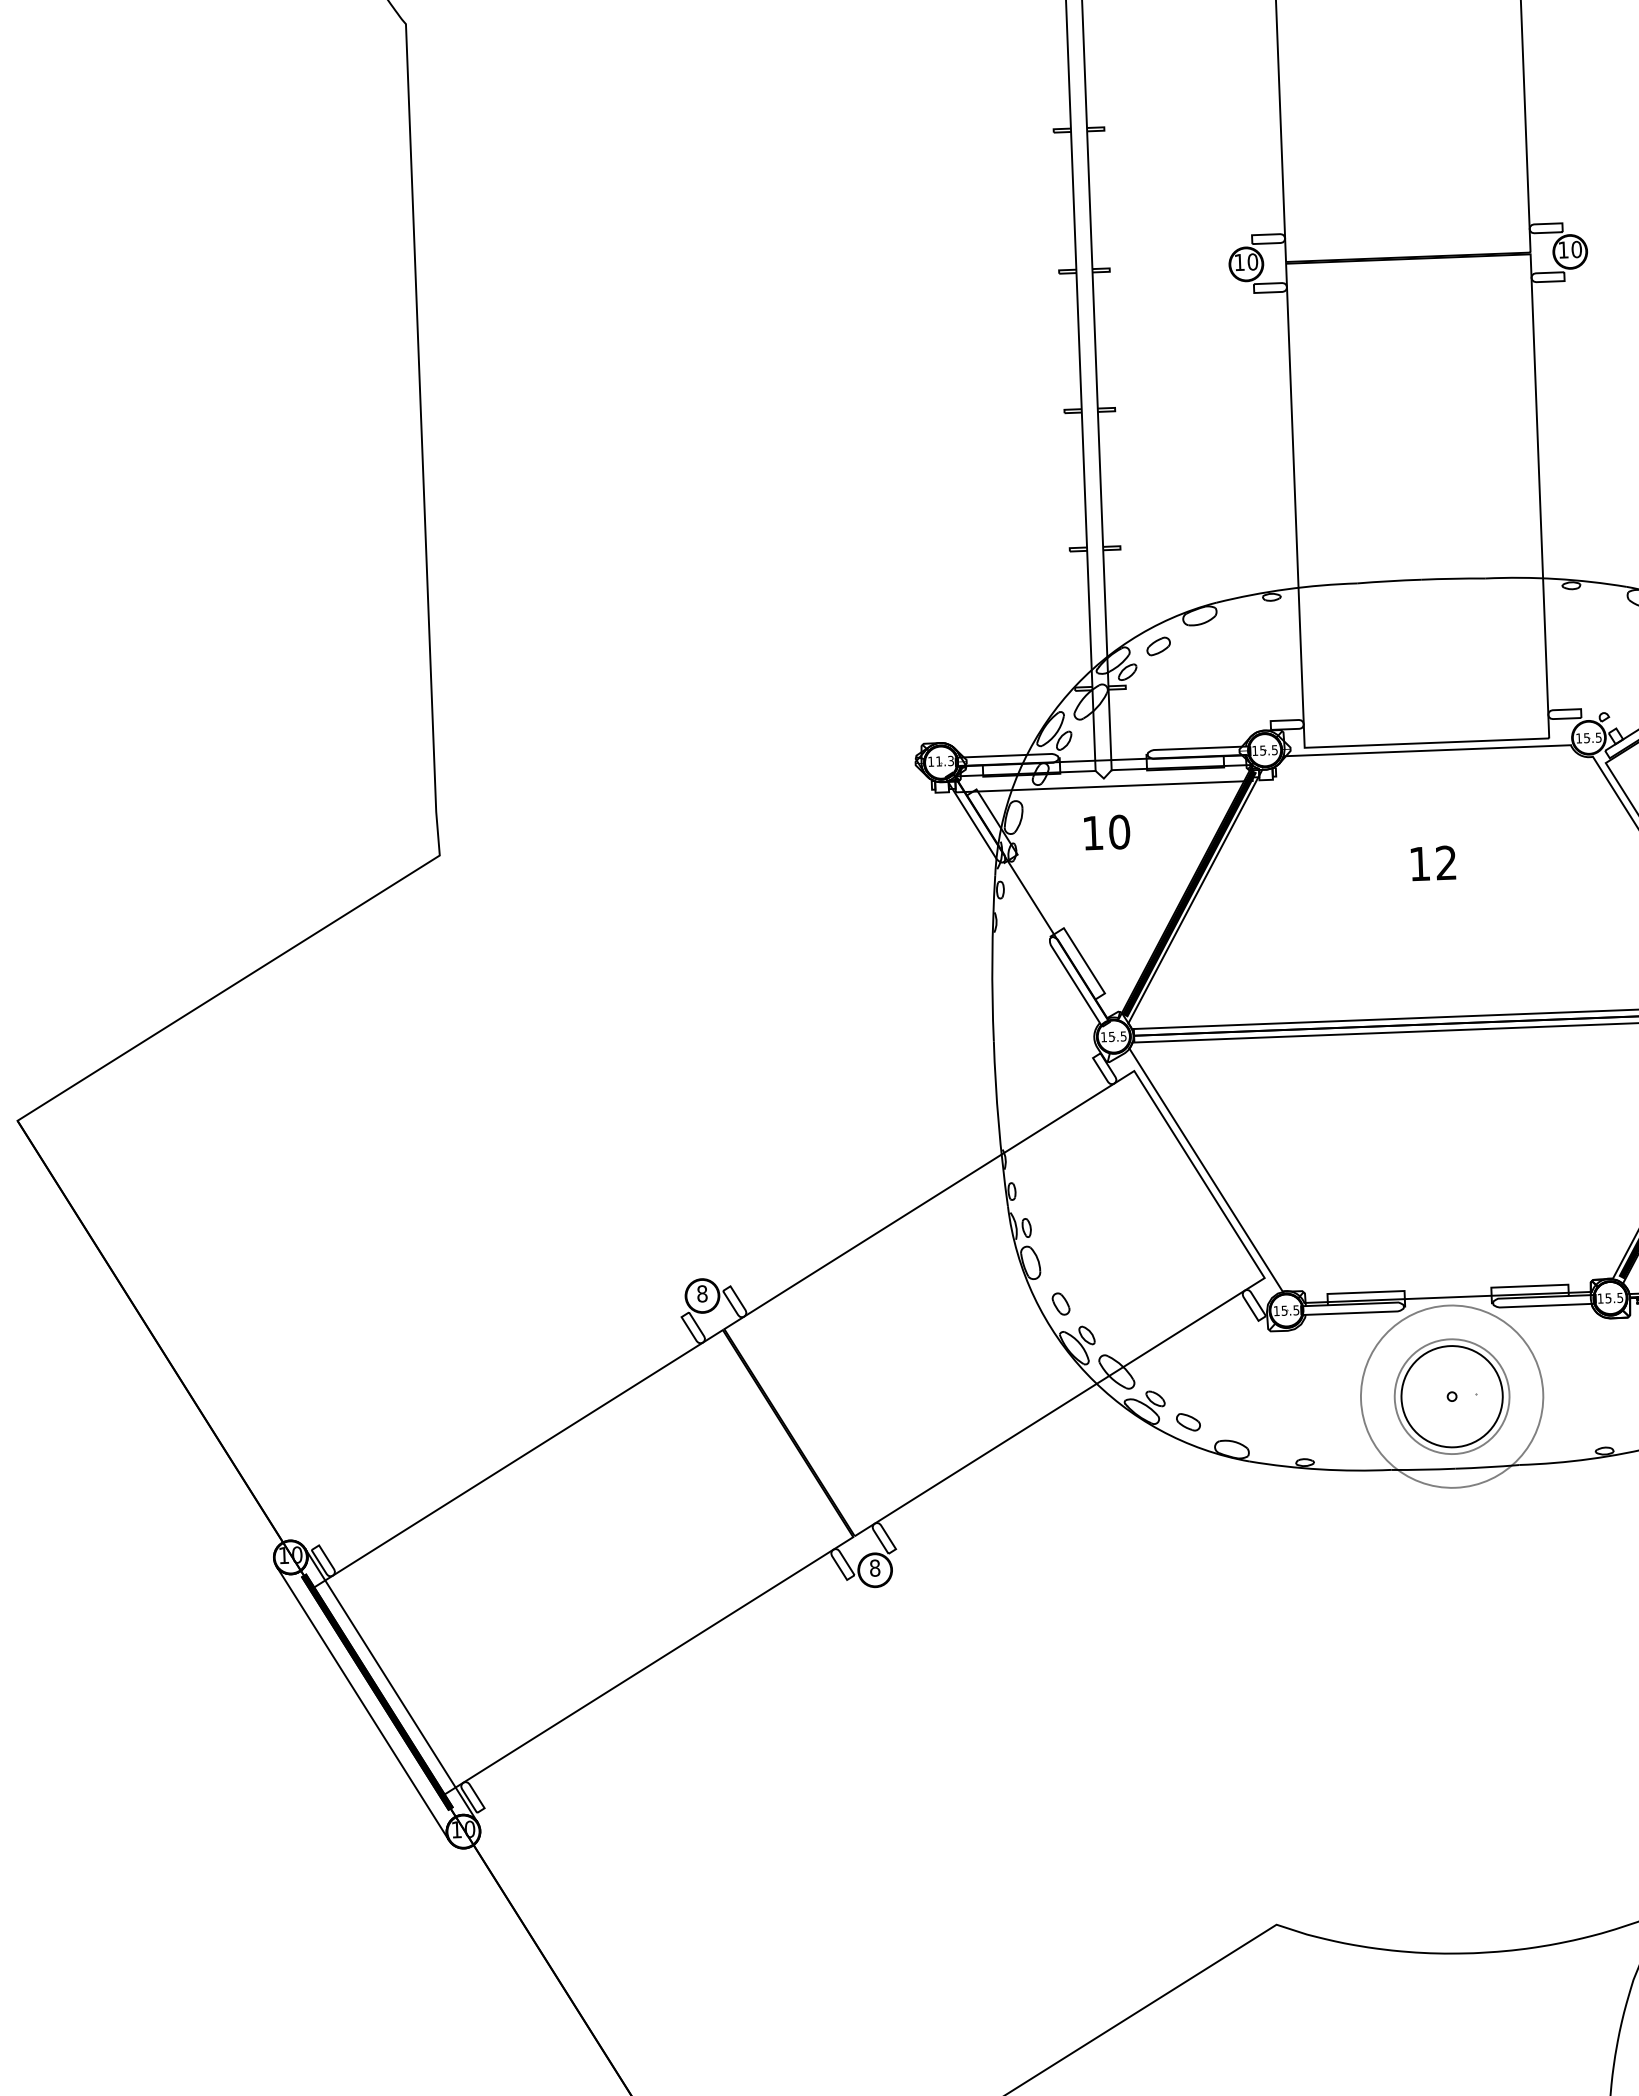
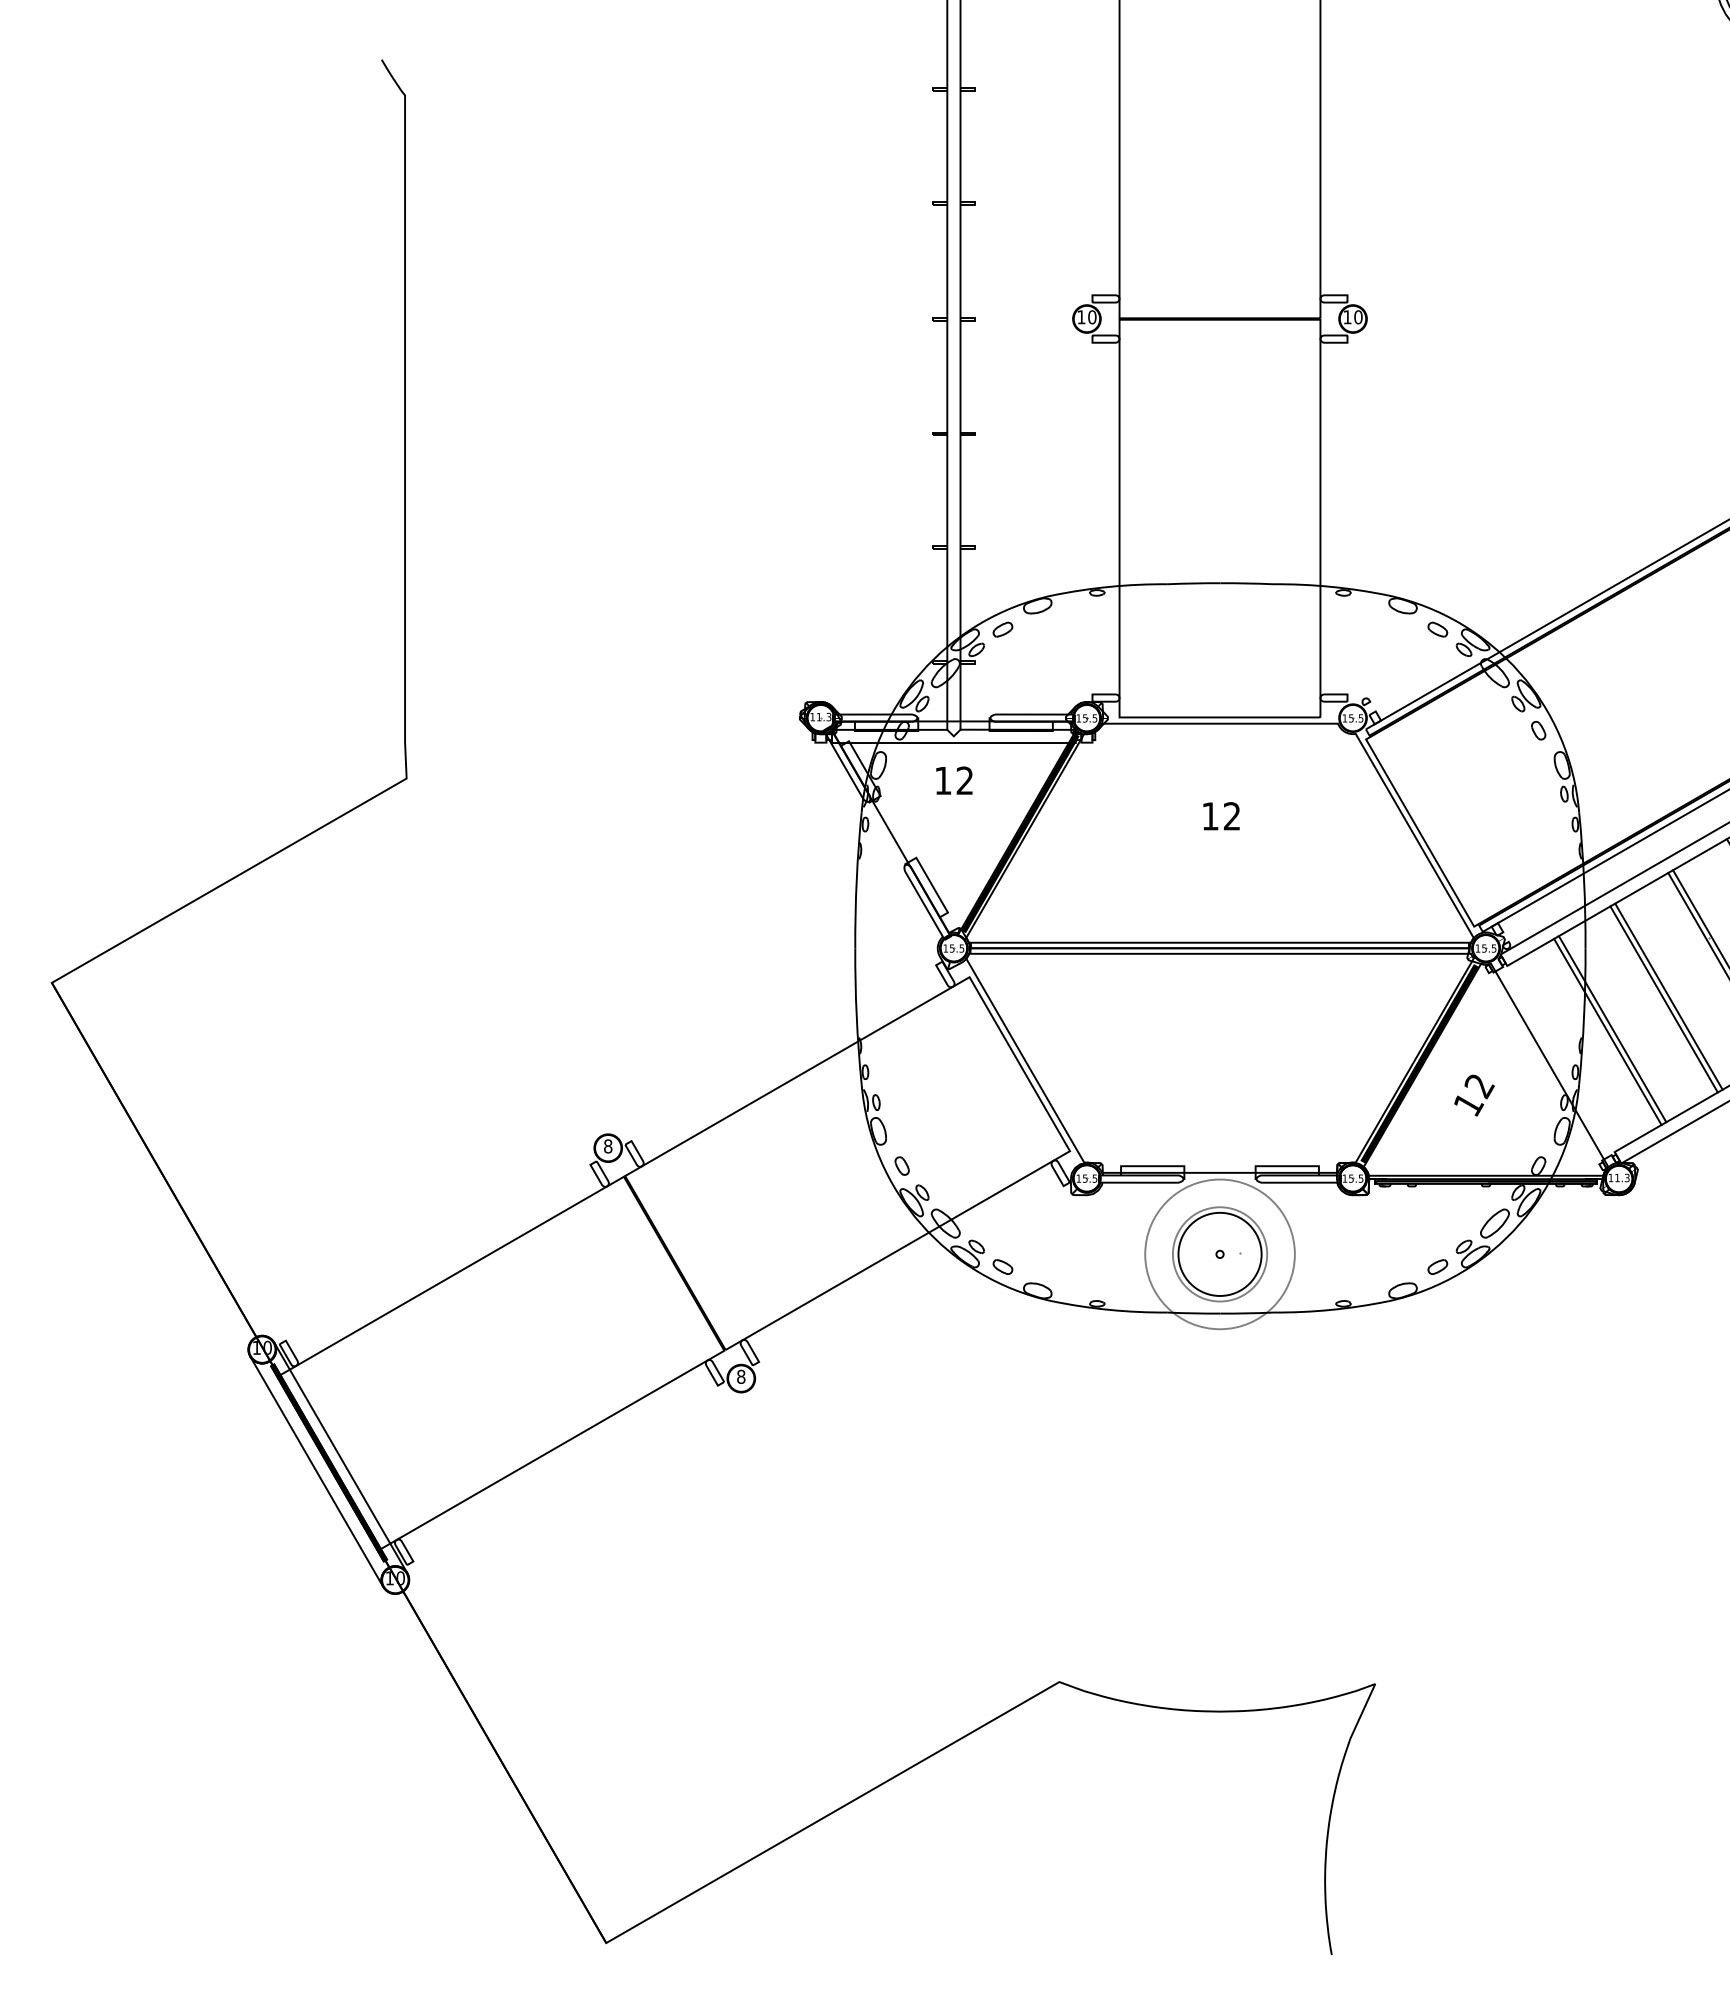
text: (1118, 831) -> (964, 780), 10 -> 12

